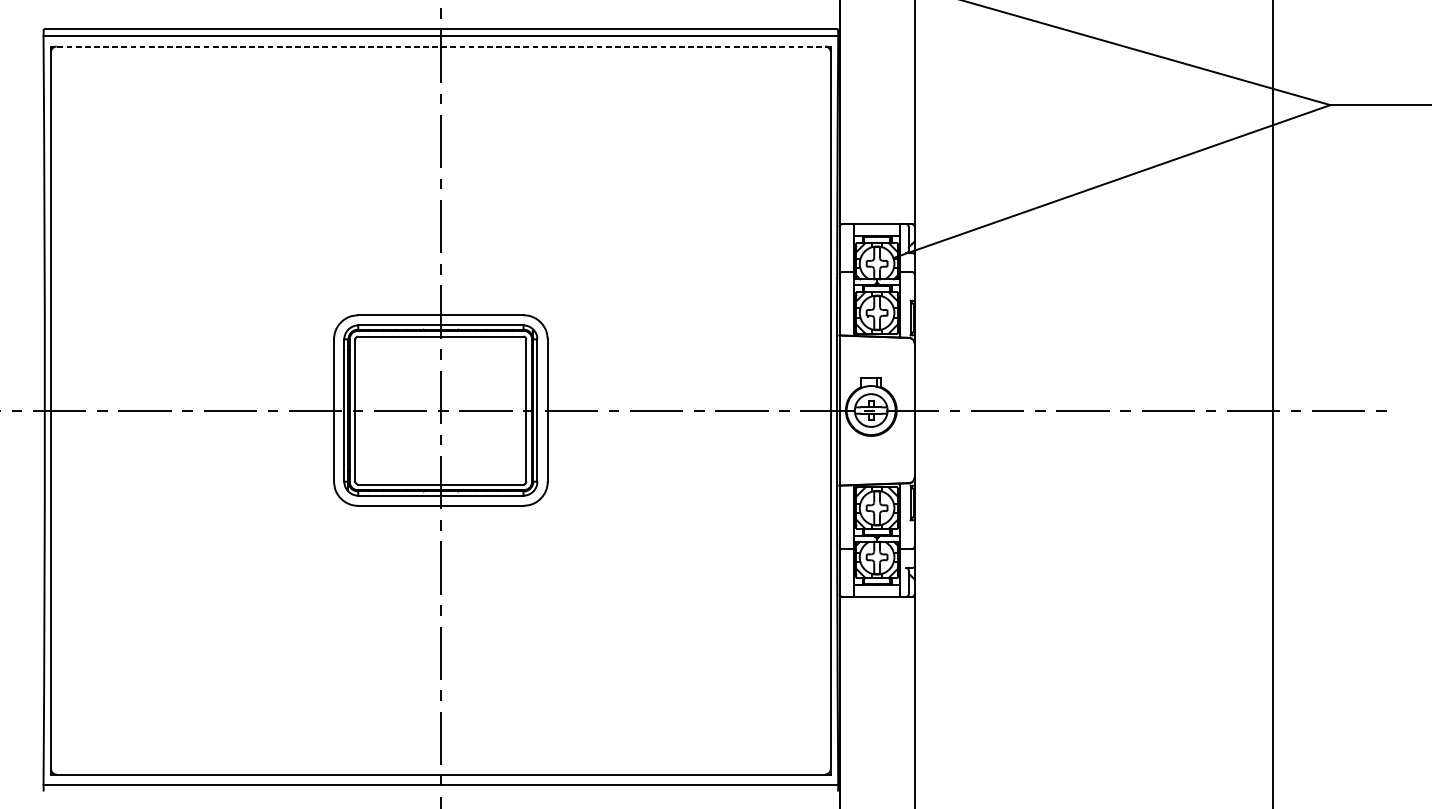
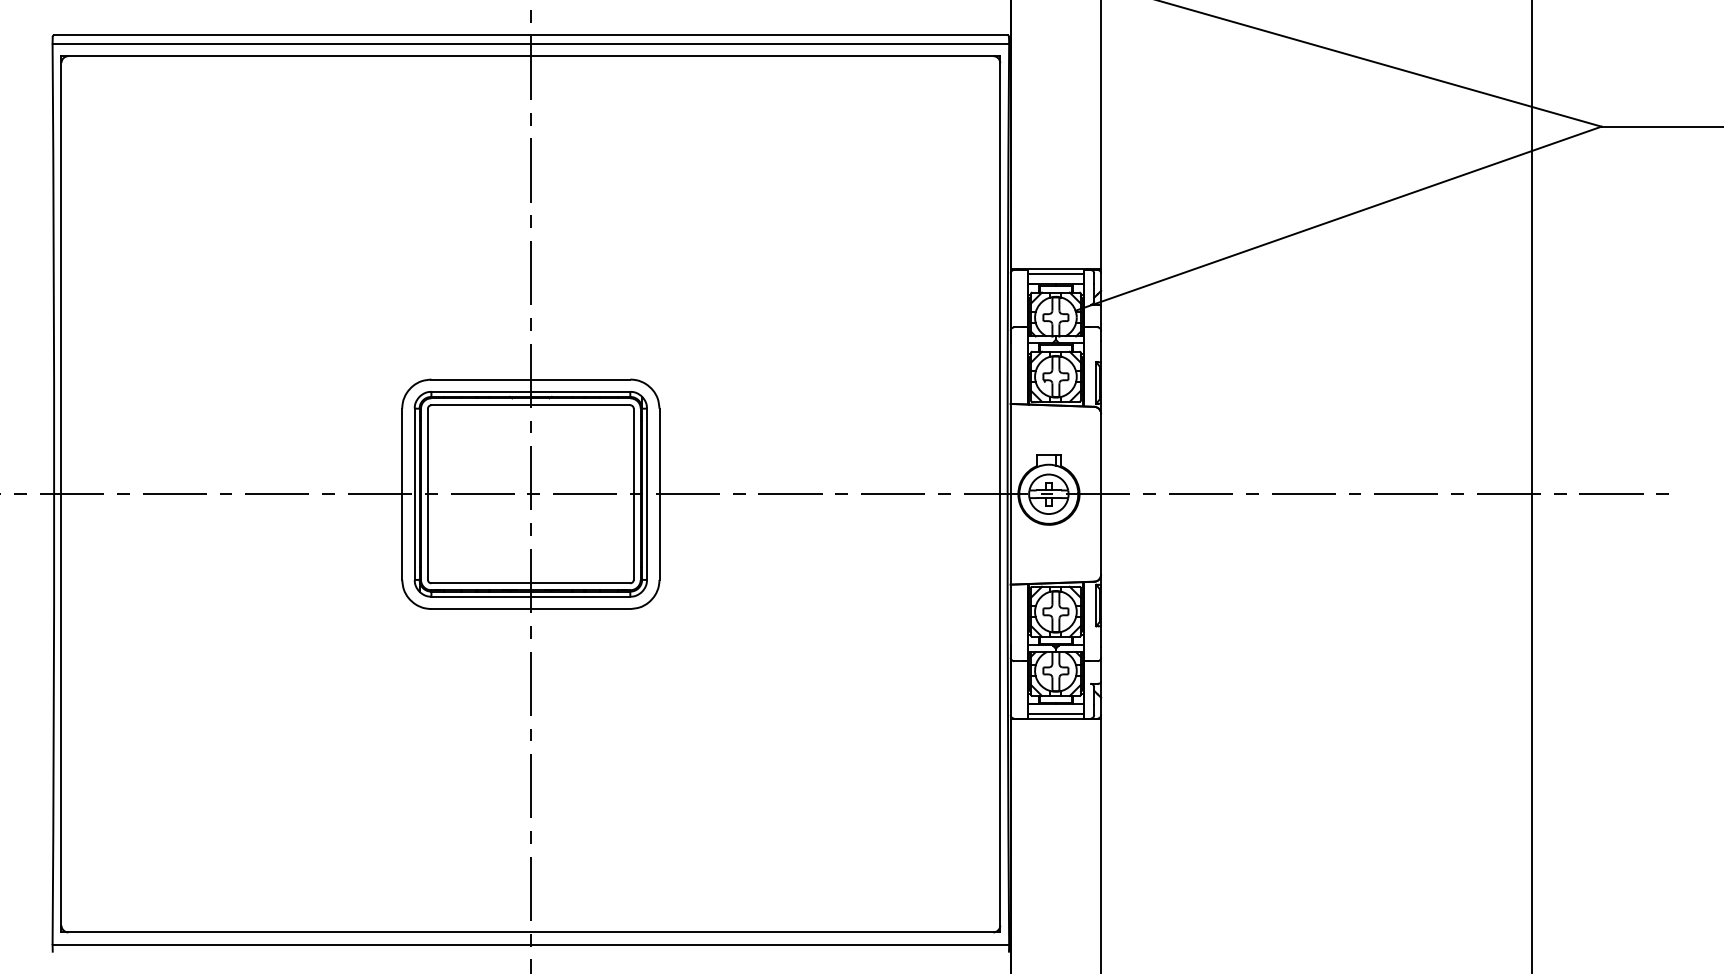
line: (440, 46) -> (530, 56), dashed -> solid
line: (876, 227) -> (1055, 274), added
line: (876, 593) -> (1055, 714), added

